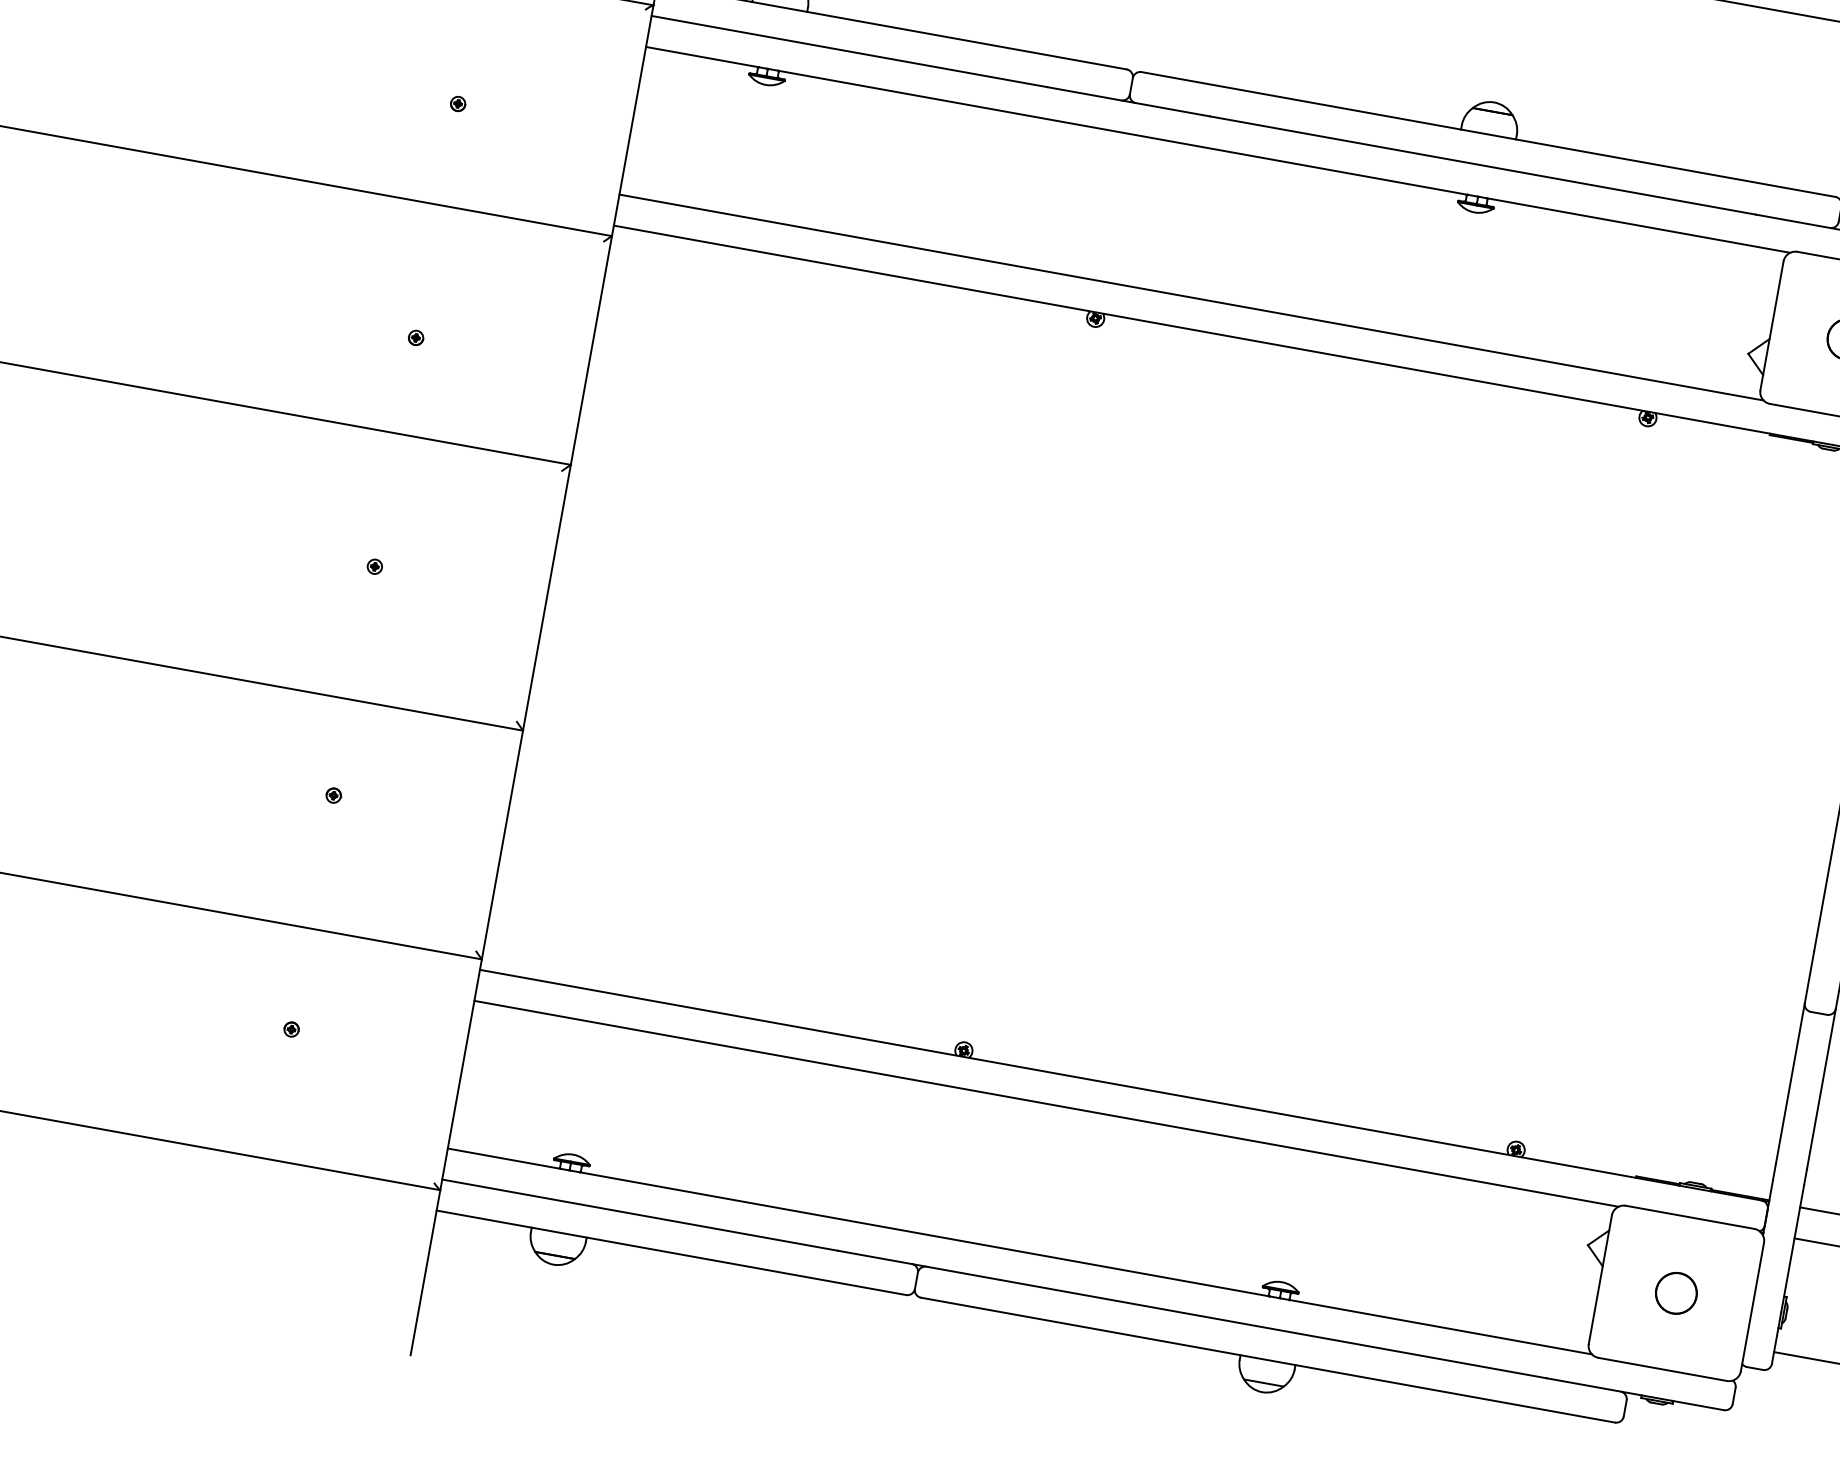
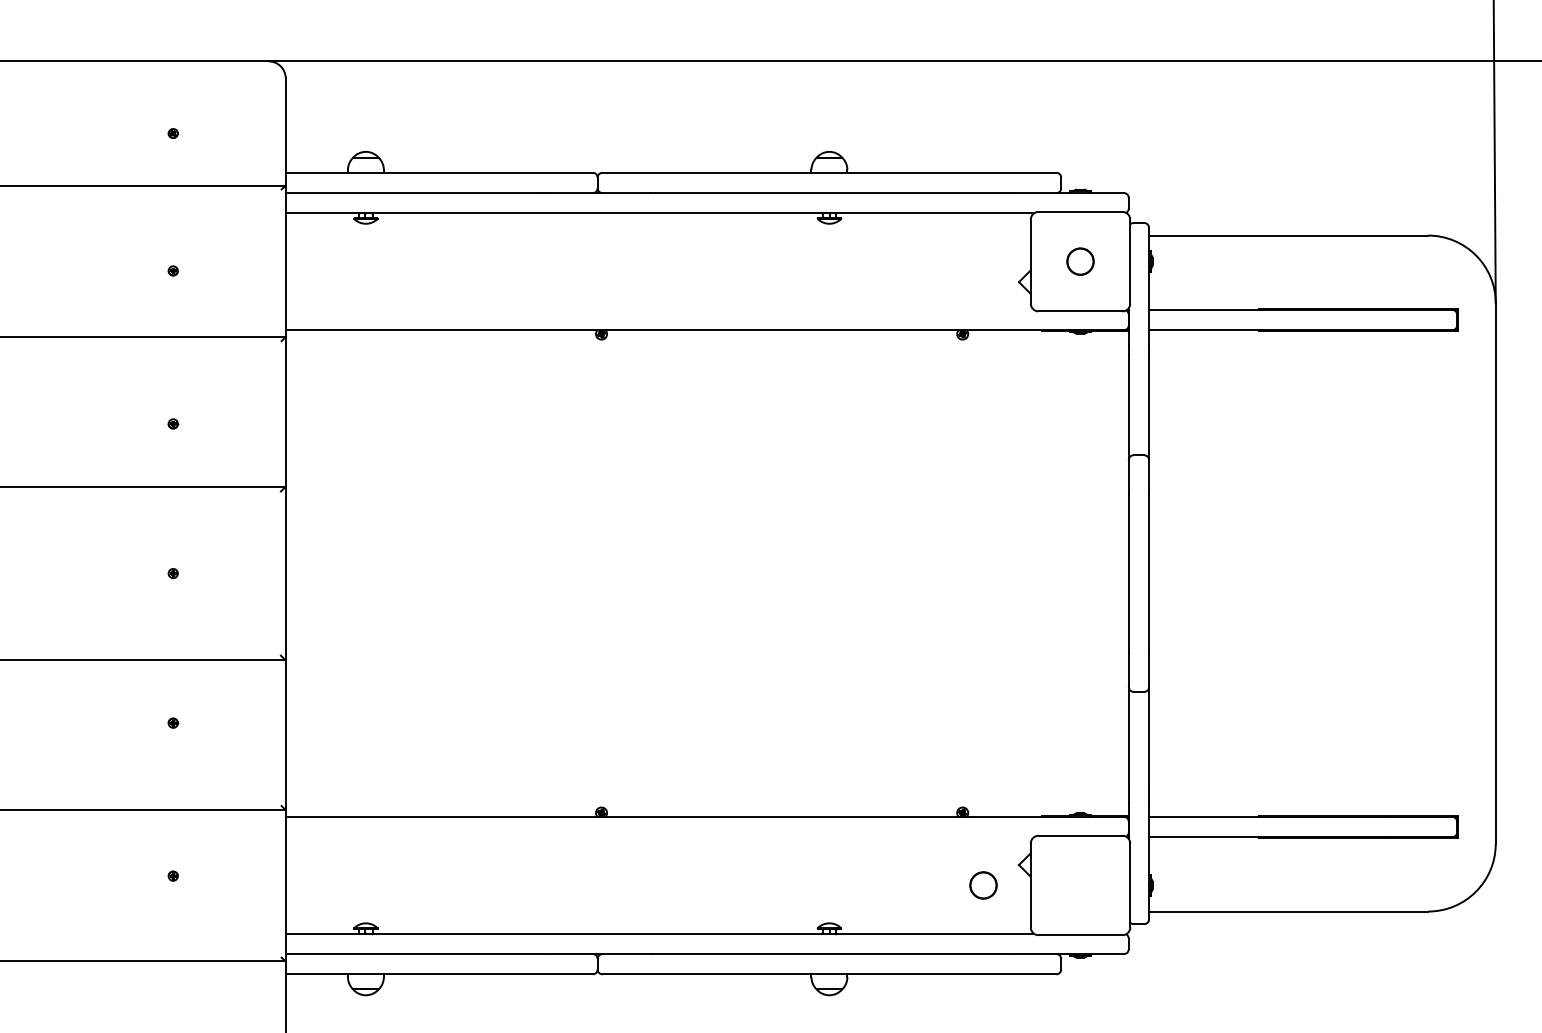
line: (1191, 296) -> (659, 309), removed
line: (1045, 1104) -> (659, 837), removed
circle: (1676, 1293) -> (983, 885), moved

